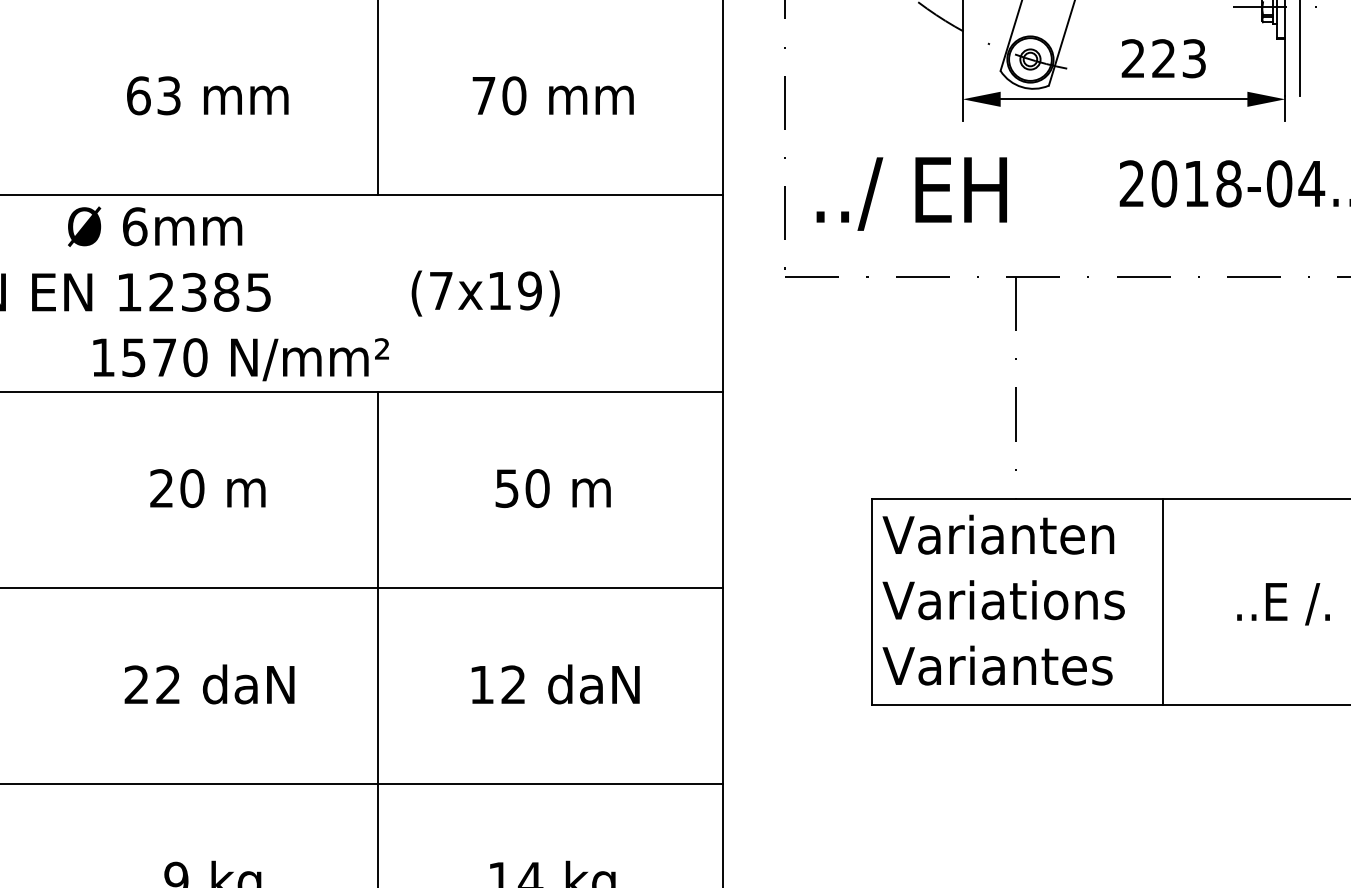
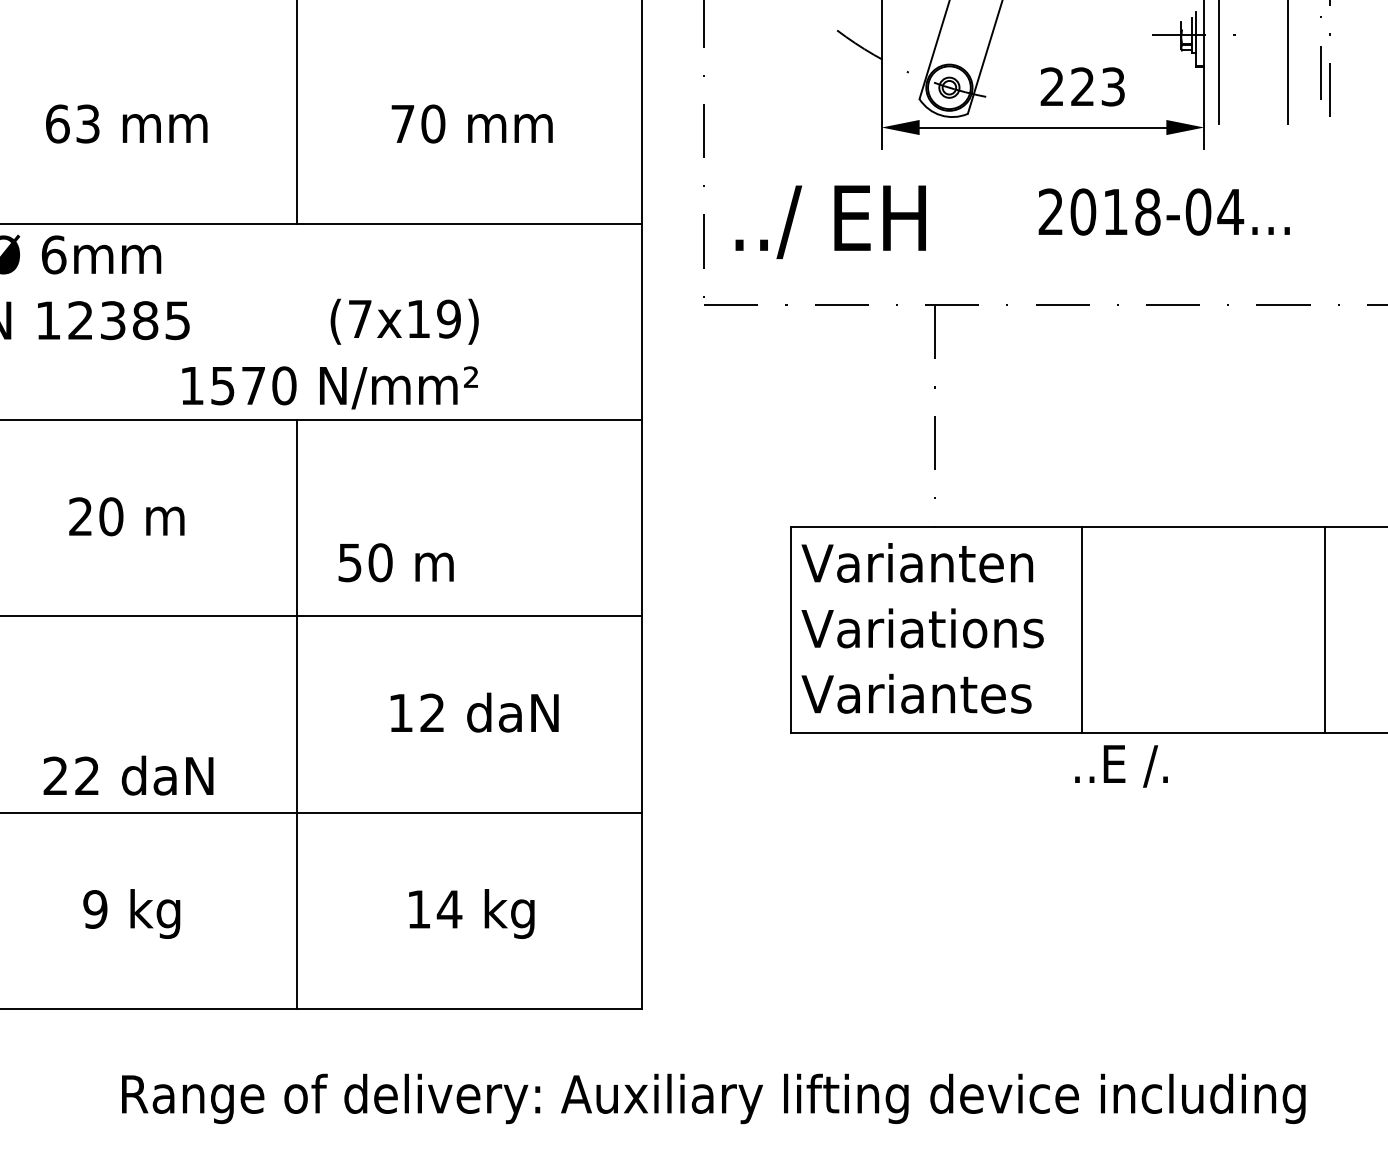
text: (240, 359) -> (329, 387), moved
text: (552, 488) -> (395, 562), moved
text: (1283, 604) -> (1121, 766), moved
text: (209, 684) -> (128, 775), moved

